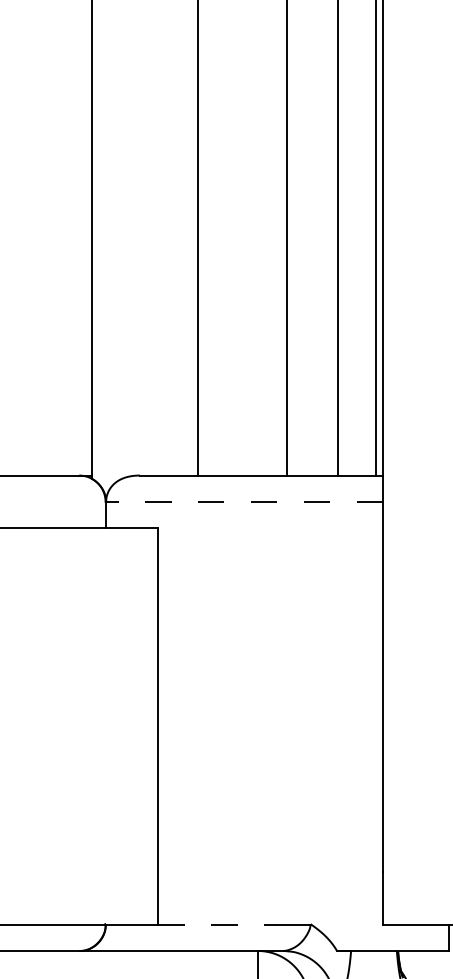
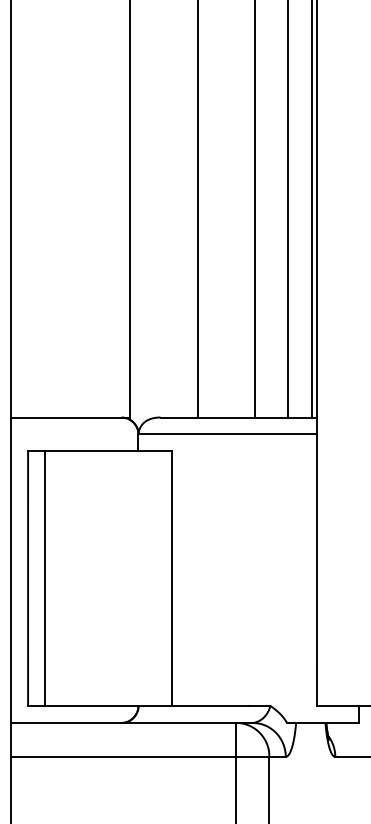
line: (244, 501) -> (227, 434), dashed -> solid
line: (217, 923) -> (210, 705), dashed -> solid

